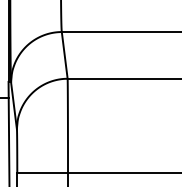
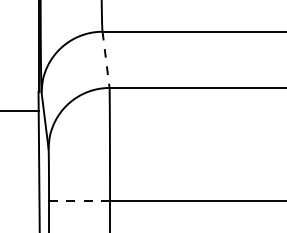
line: (65, 55) -> (106, 60), solid -> dashed
line: (42, 172) -> (79, 200), solid -> dashed

